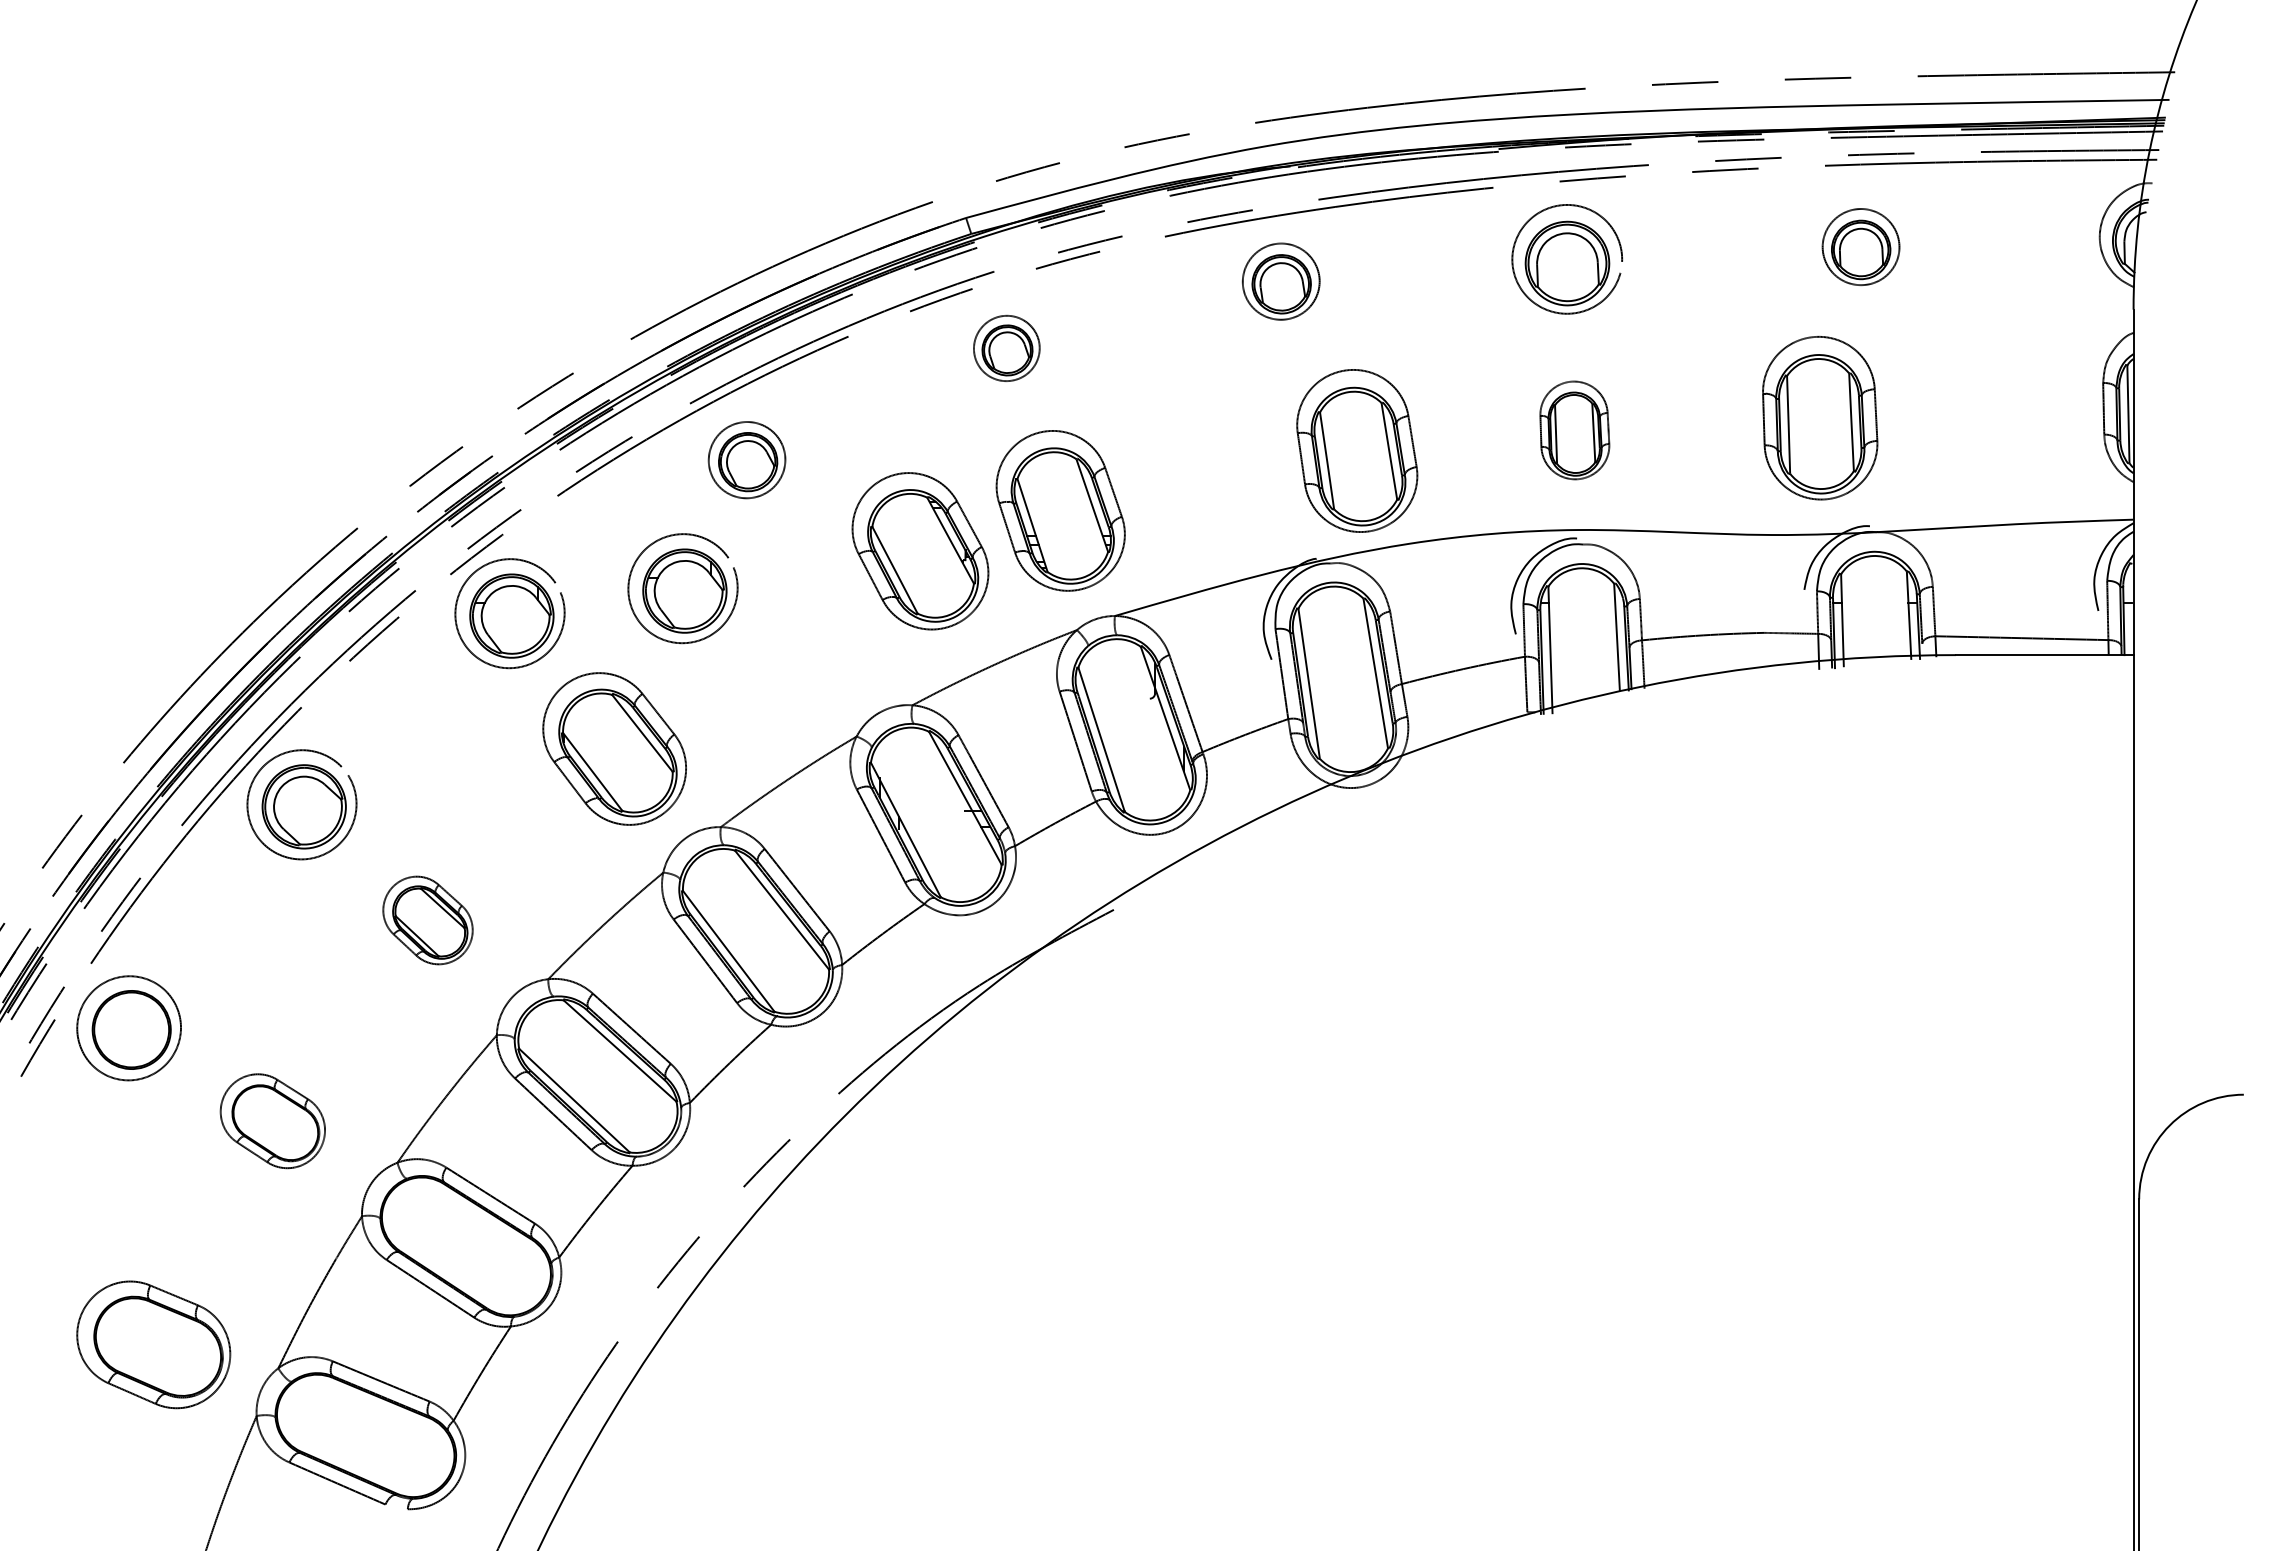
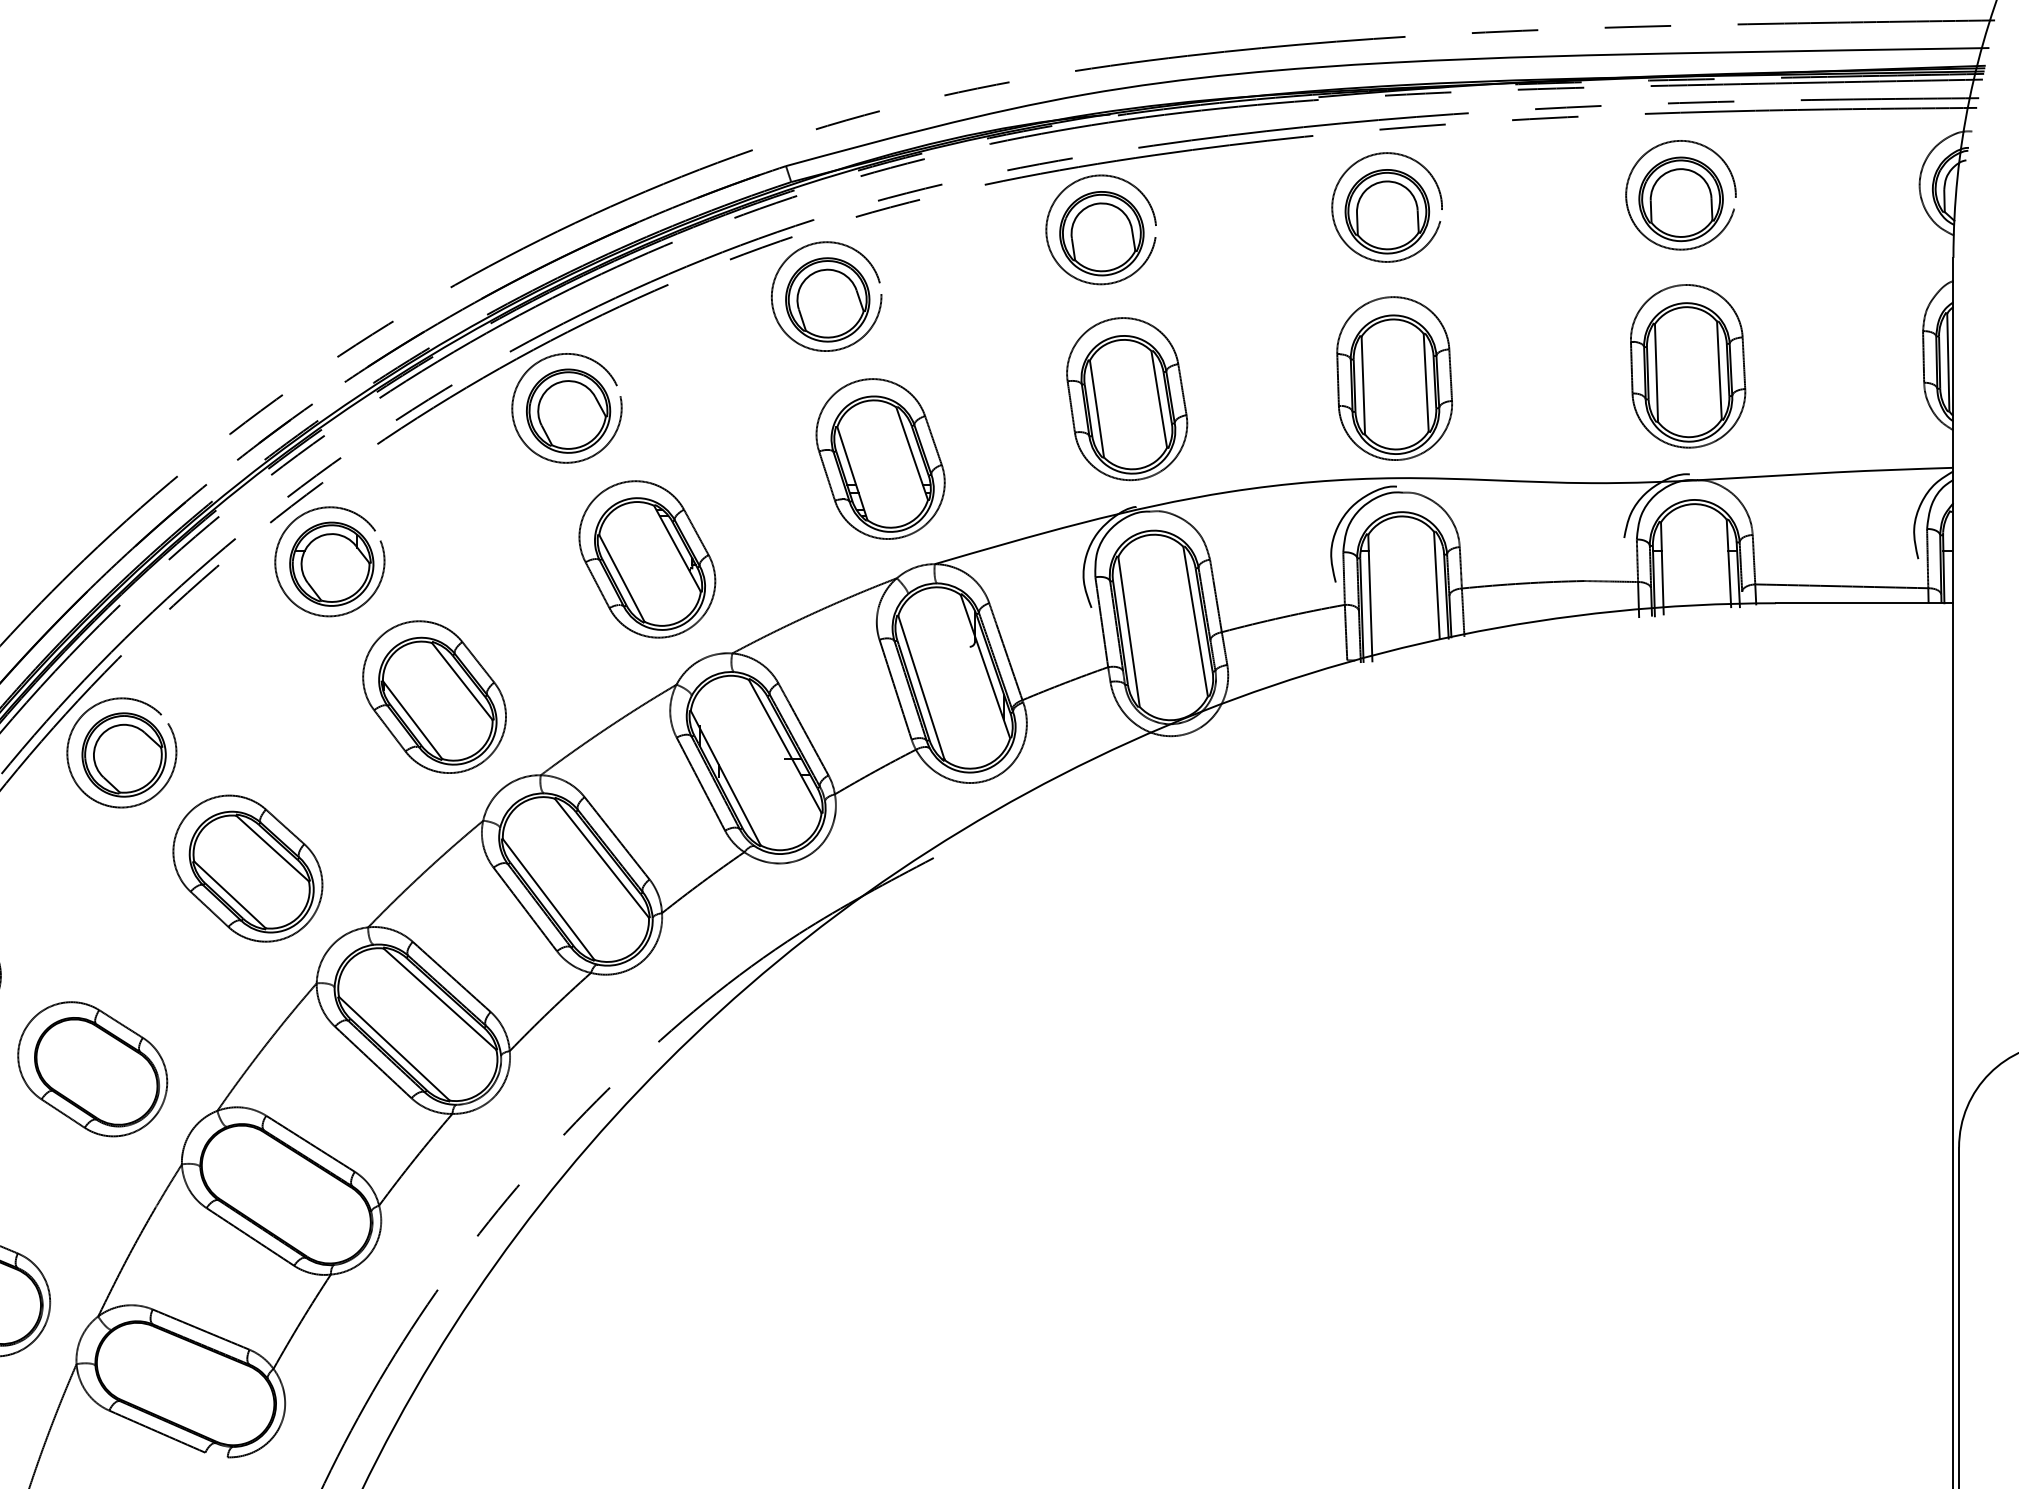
part: (1860, 246) -> (1680, 194), size x1.43
part: (1280, 281) -> (1100, 229), size x1.43
part: (1006, 348) -> (826, 296), size x1.67
part: (1820, 418) -> (1688, 366), moved
part: (1574, 430) -> (1394, 378), size x1.67
part: (1357, 450) -> (1127, 398), moved
part: (746, 459) -> (566, 407), size x1.43
part: (920, 551) -> (647, 559), moved
part: (682, 588) -> (502, 536), removed
part: (427, 920) -> (247, 868), size x1.67
part: (272, 1121) -> (92, 1069), size x1.43

